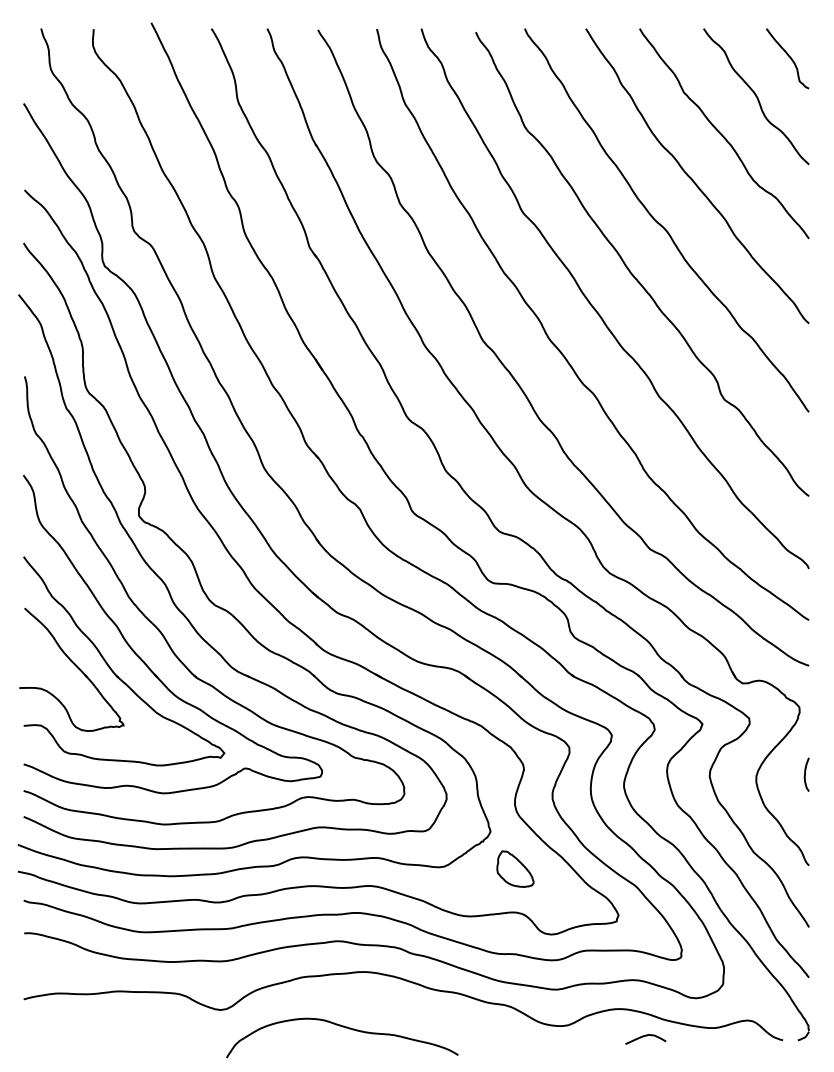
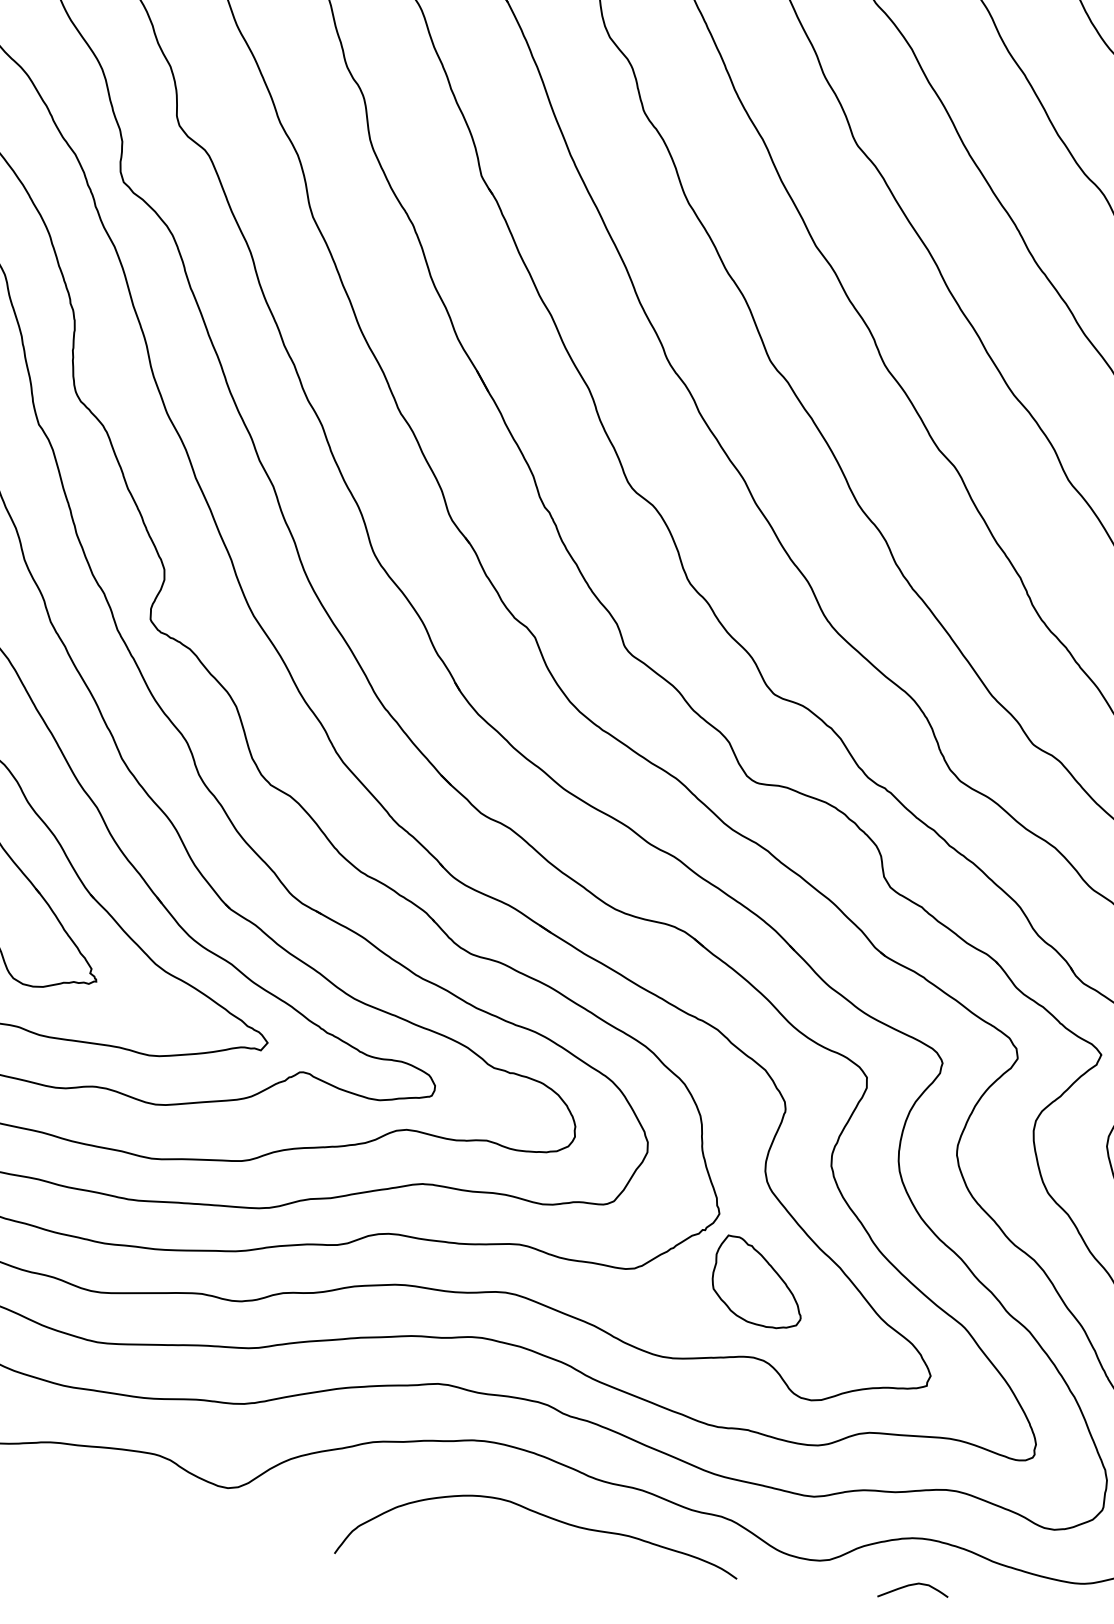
part: (515, 868) -> (757, 1280), size x1.43
curve: (345, 1028) -> (544, 1518), moved
curve: (643, 1037) -> (909, 1587), moved

